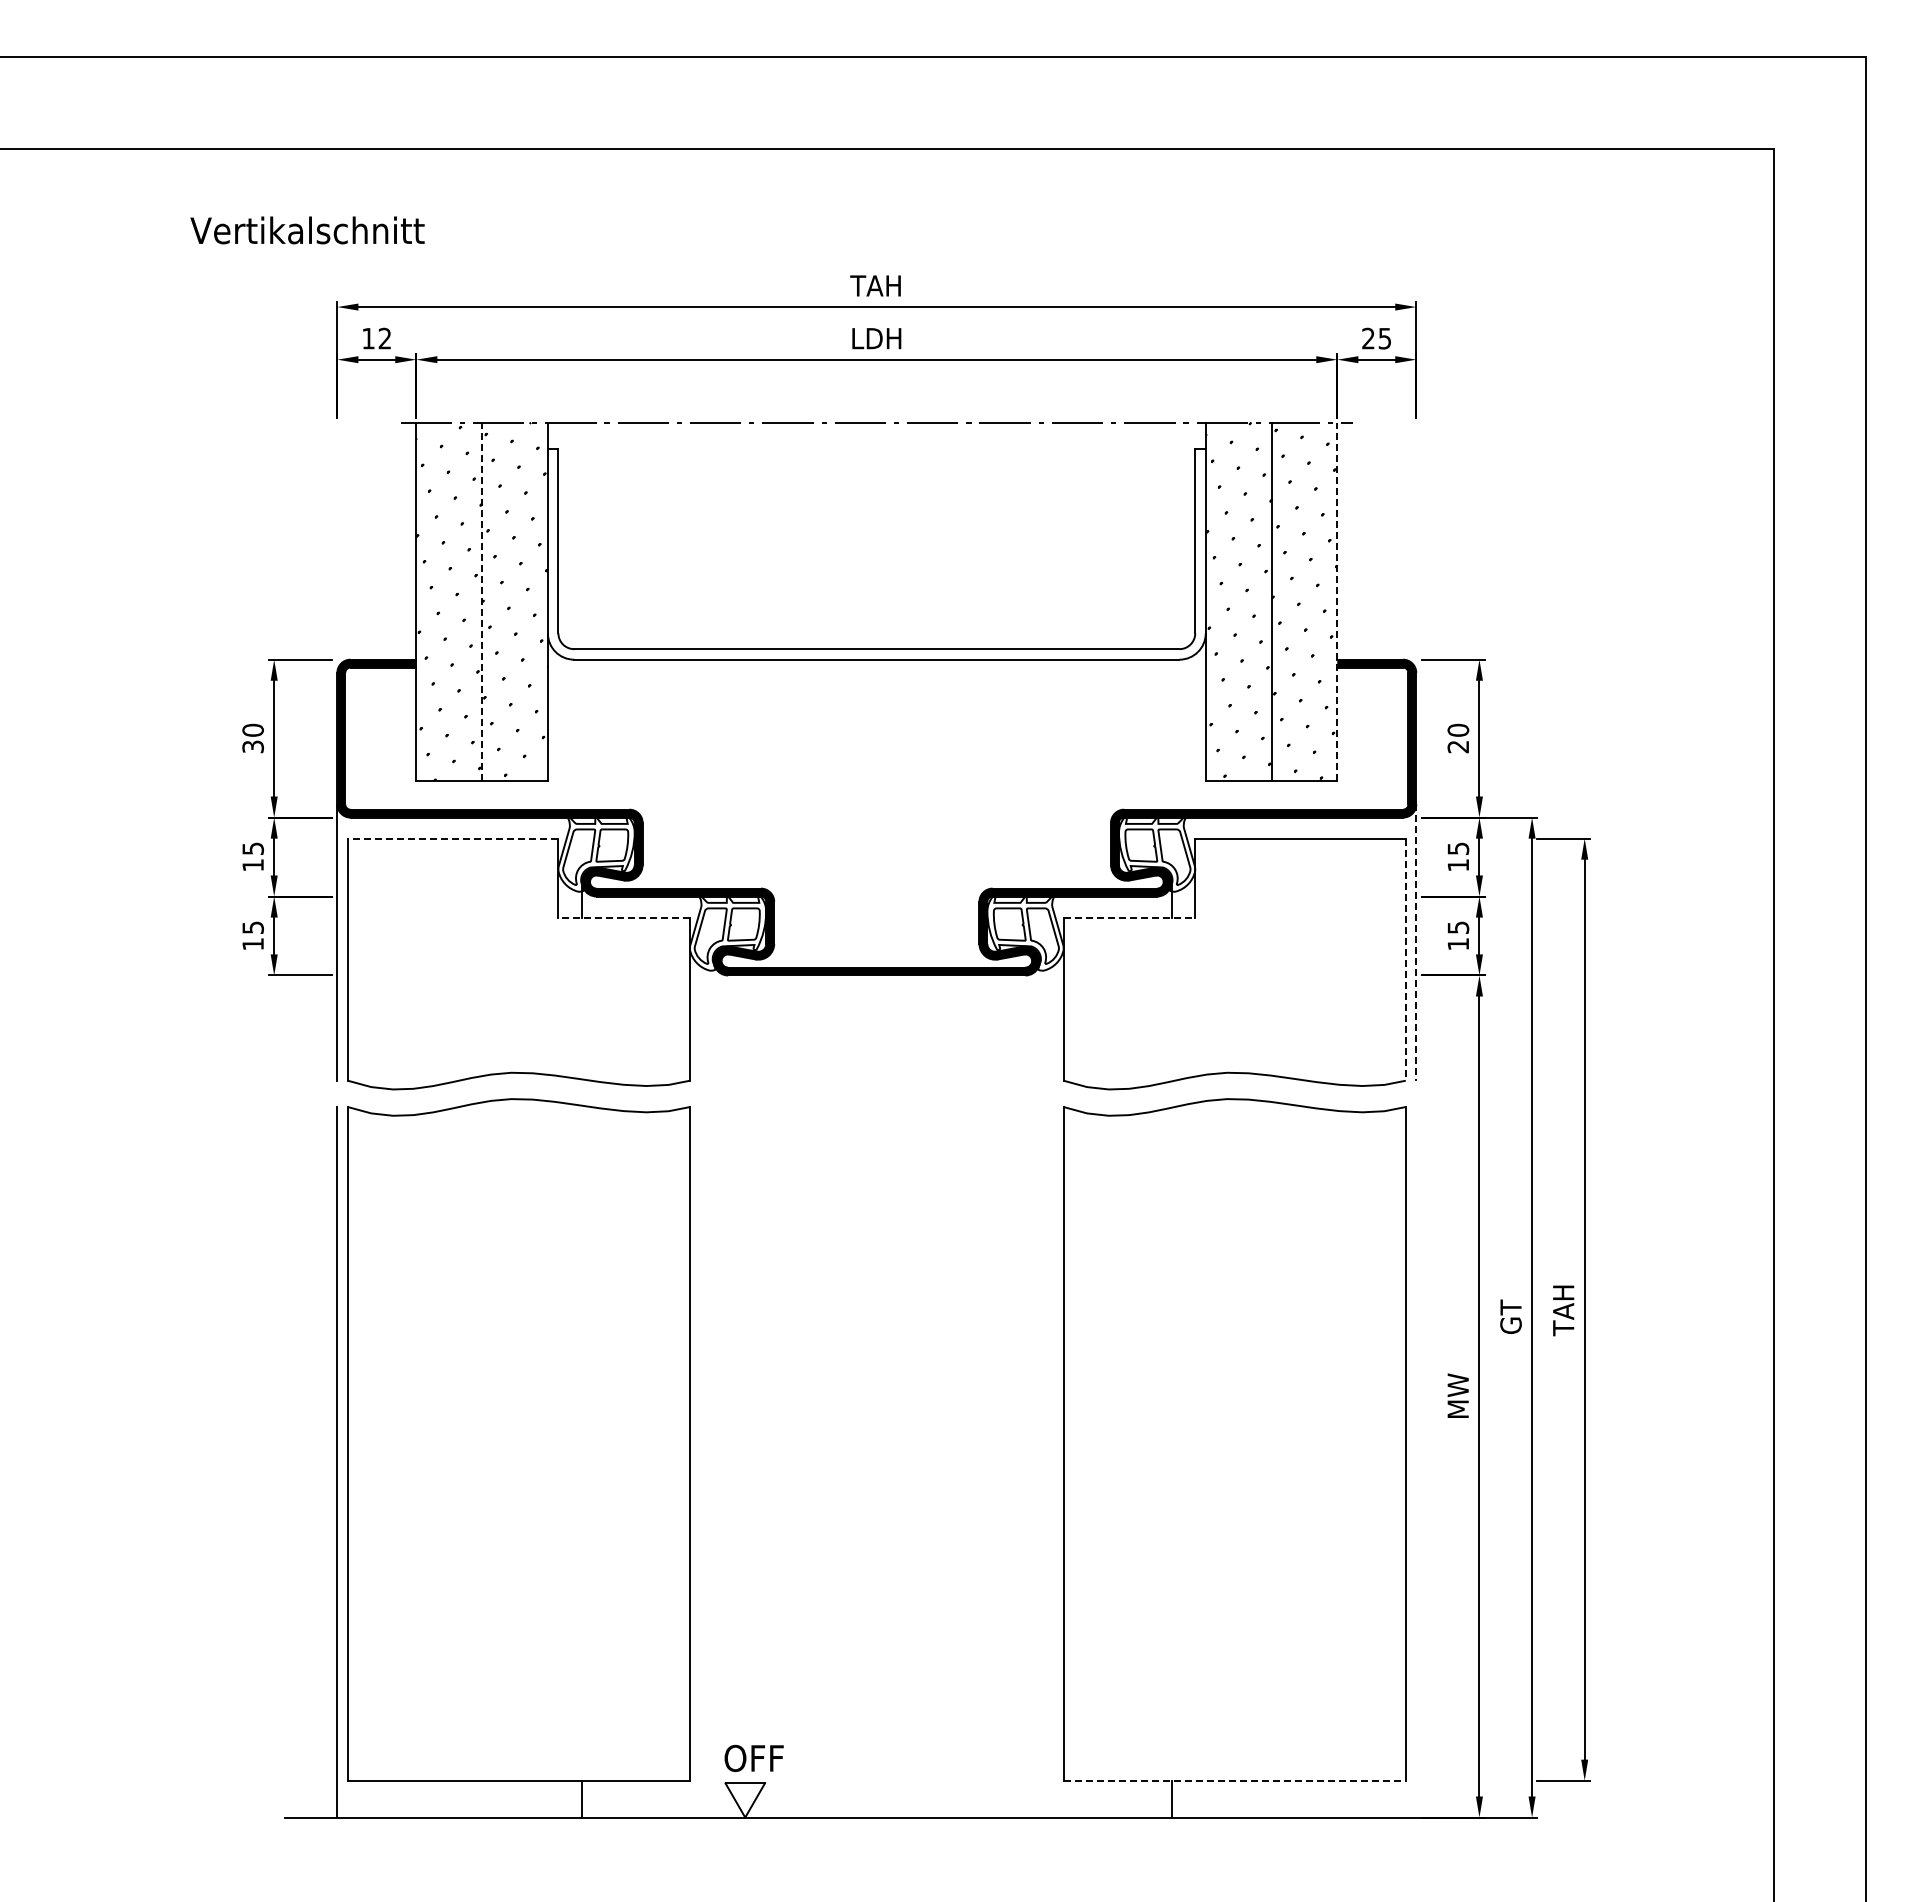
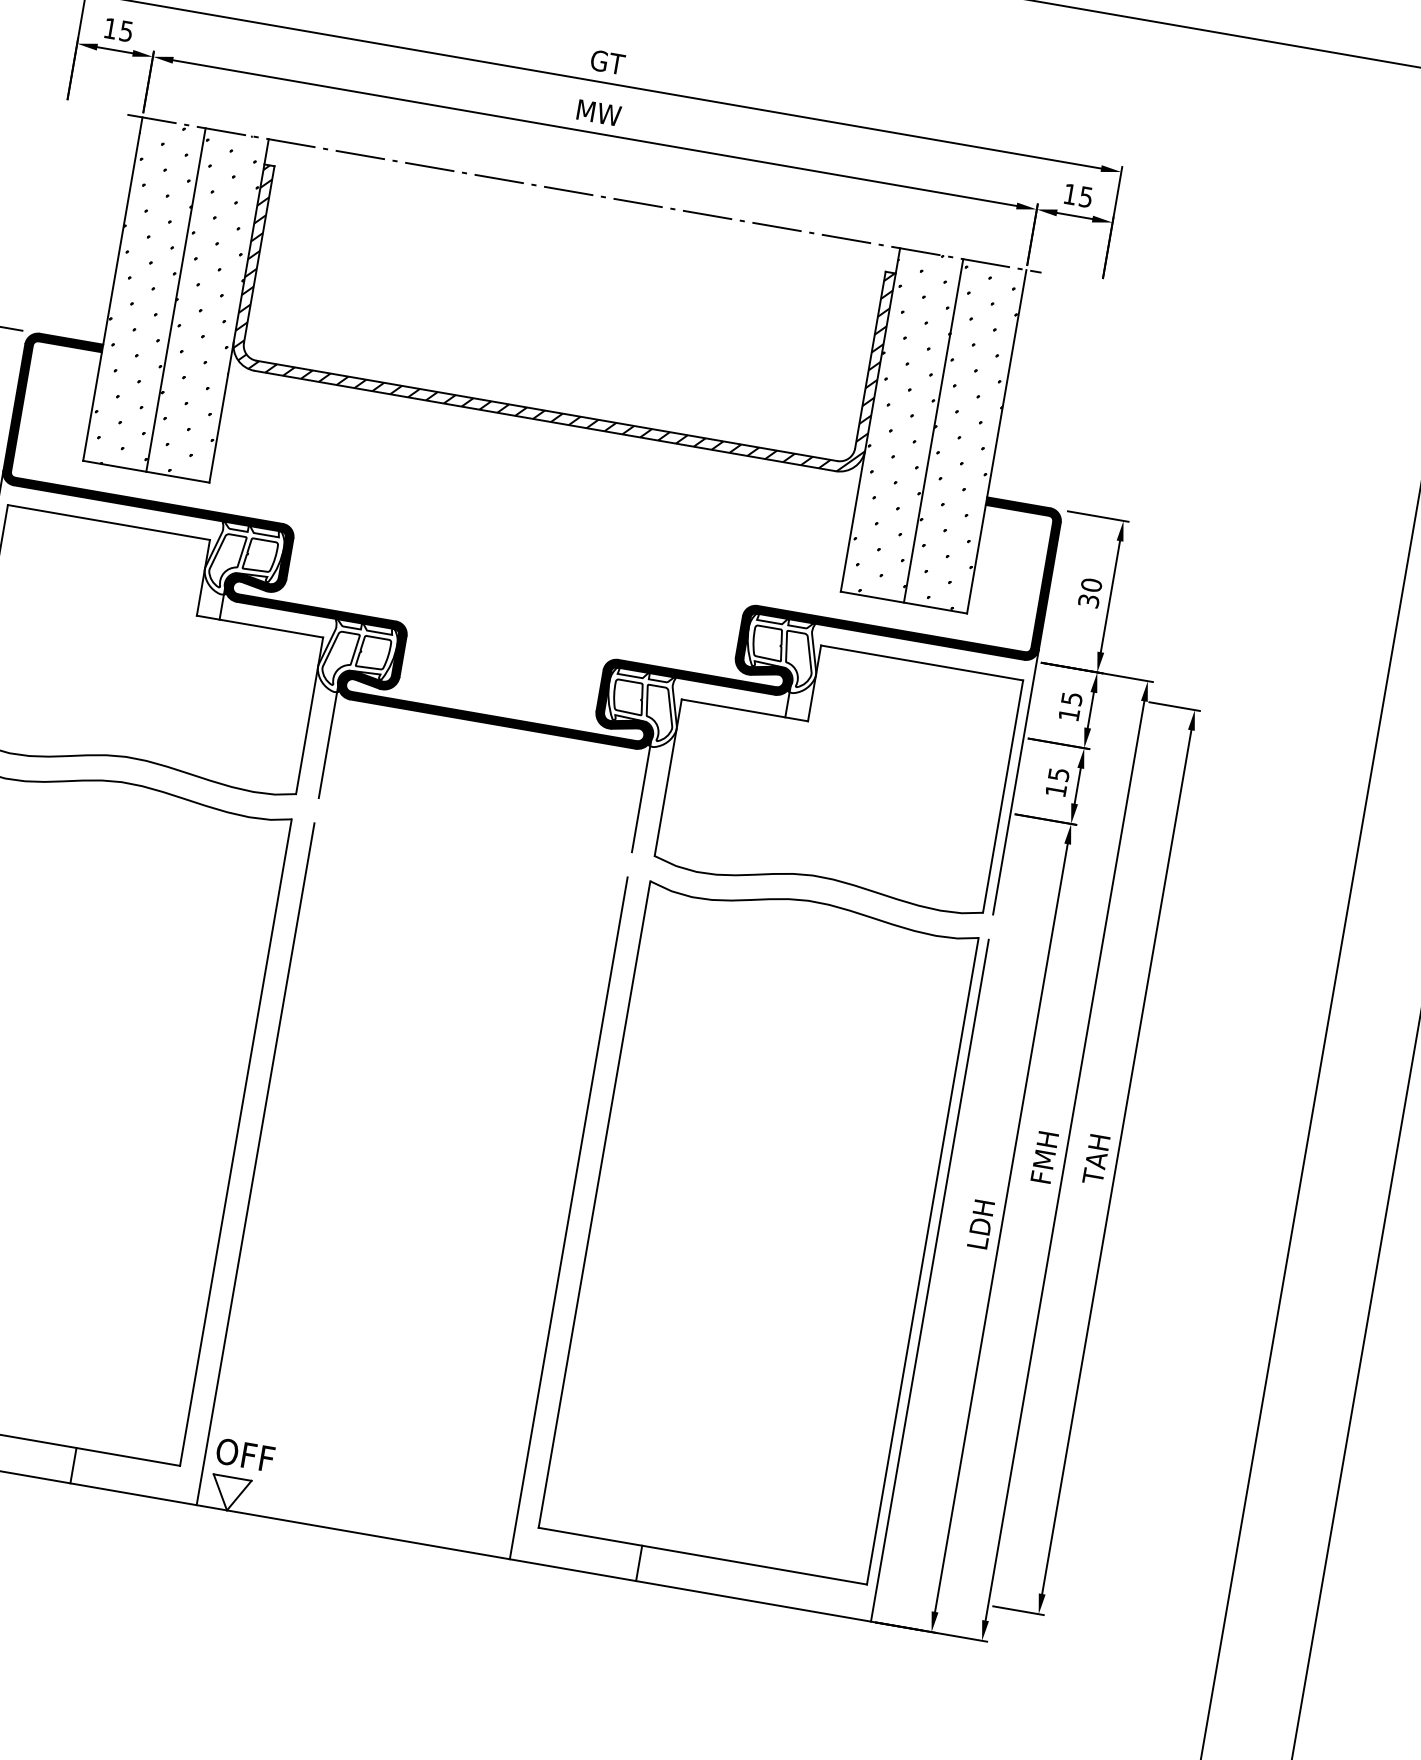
text: (875, 285) -> (605, 61), TAH -> GT
text: (384, 338) -> (125, 31), 12 -> 15
text: (876, 338) -> (598, 112), LDH -> MW
text: (1368, 338) -> (1070, 194), 25 -> 15
hatch: (876, 554) -> (562, 320), added
line: (482, 601) -> (176, 299), dashed -> solid
line: (1337, 601) -> (996, 441), dashed -> solid
text: (1458, 746) -> (1089, 600), 20 -> 30
line: (452, 838) -> (108, 522), dashed -> solid
line: (624, 917) -> (260, 626), dashed -> solid
line: (1129, 917) -> (744, 710), dashed -> solid
line: (1416, 943) -> (1016, 782), dashed -> solid
line: (1405, 960) -> (1002, 797), dashed -> solid
line: (713, 1020) -> (328, 740), added
line: (1039, 1020) -> (641, 794), added
text: (1510, 1317) -> (1044, 1157), GT -> FMH
text: (1457, 1396) -> (980, 1224), MW -> LDH
line: (713, 1462) -> (255, 1164), added
line: (1039, 1462) -> (568, 1218), added
line: (1416, 1462) -> (930, 1280), added
line: (1235, 1780) -> (703, 1556), dashed -> solid

